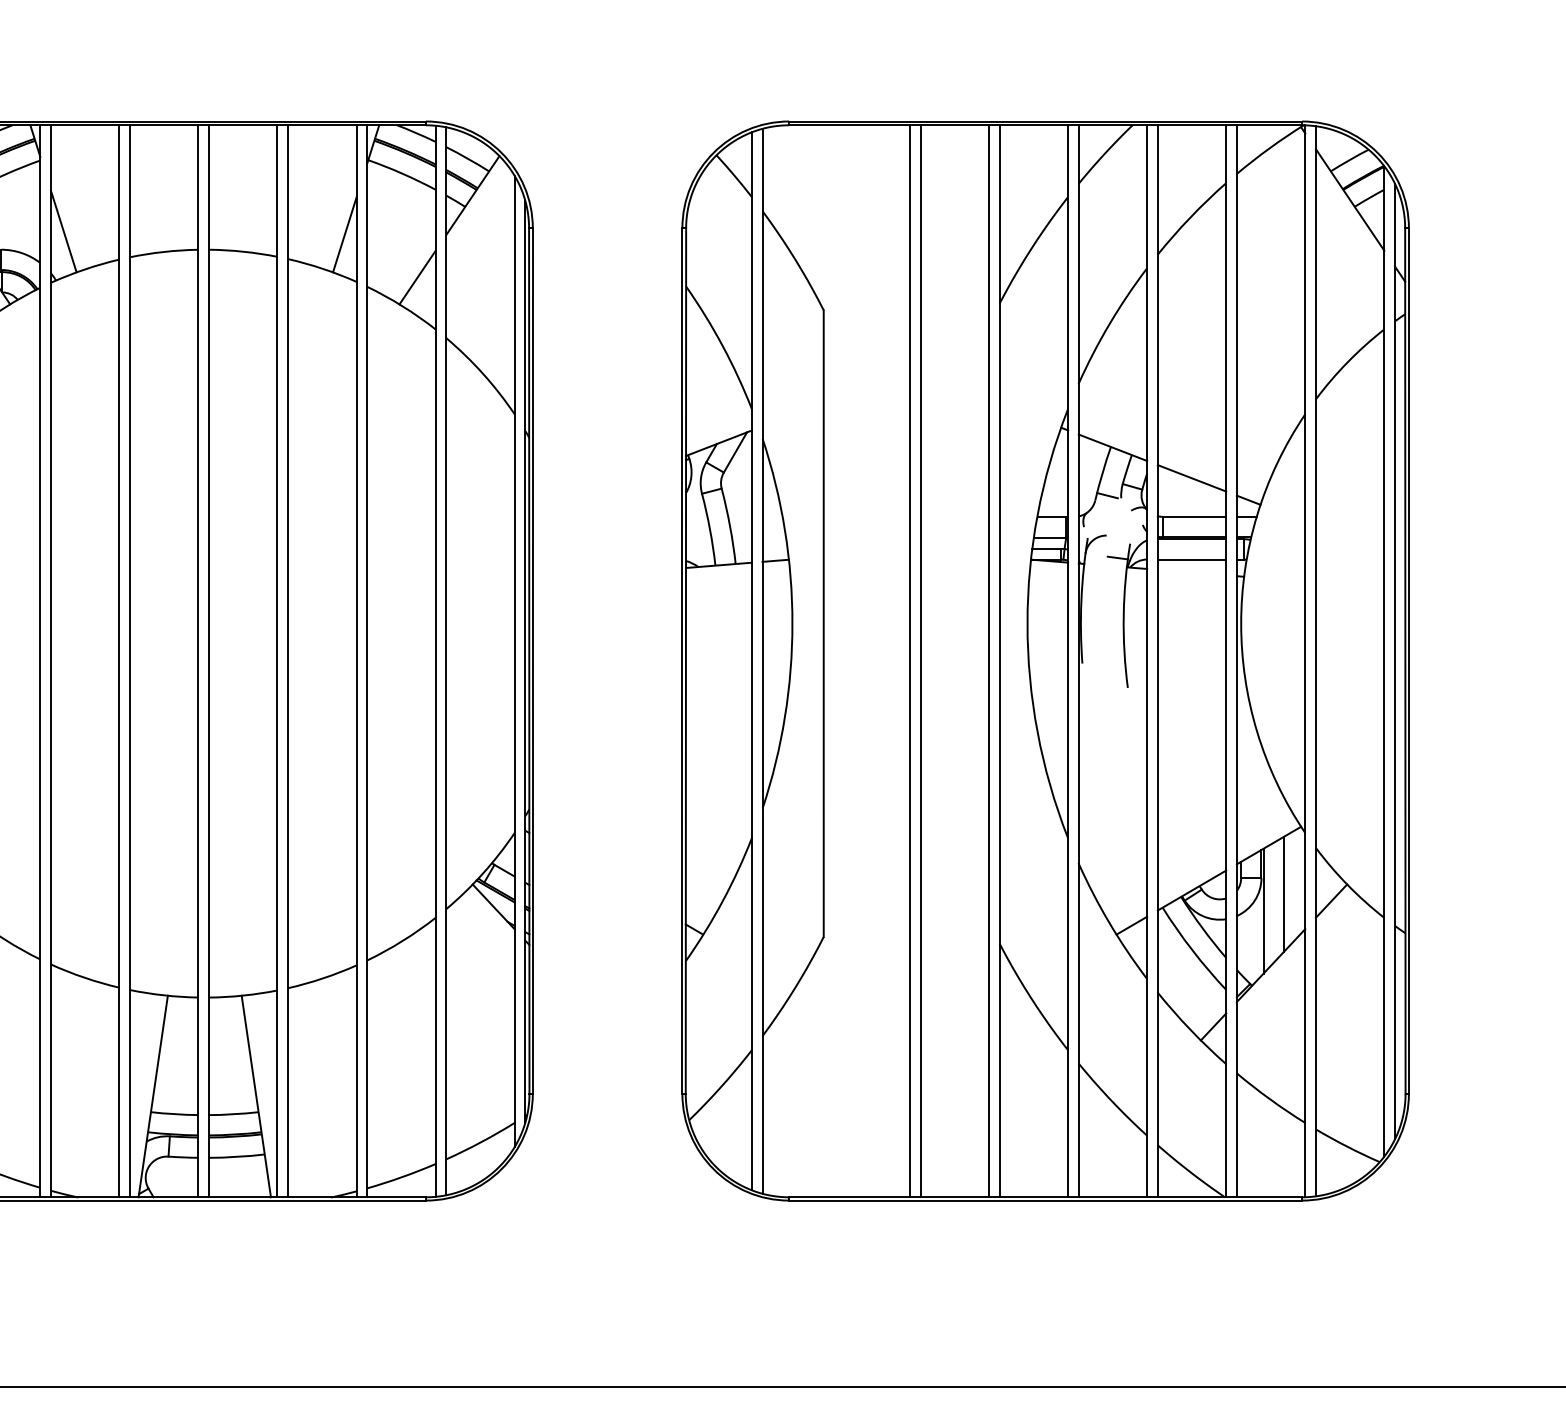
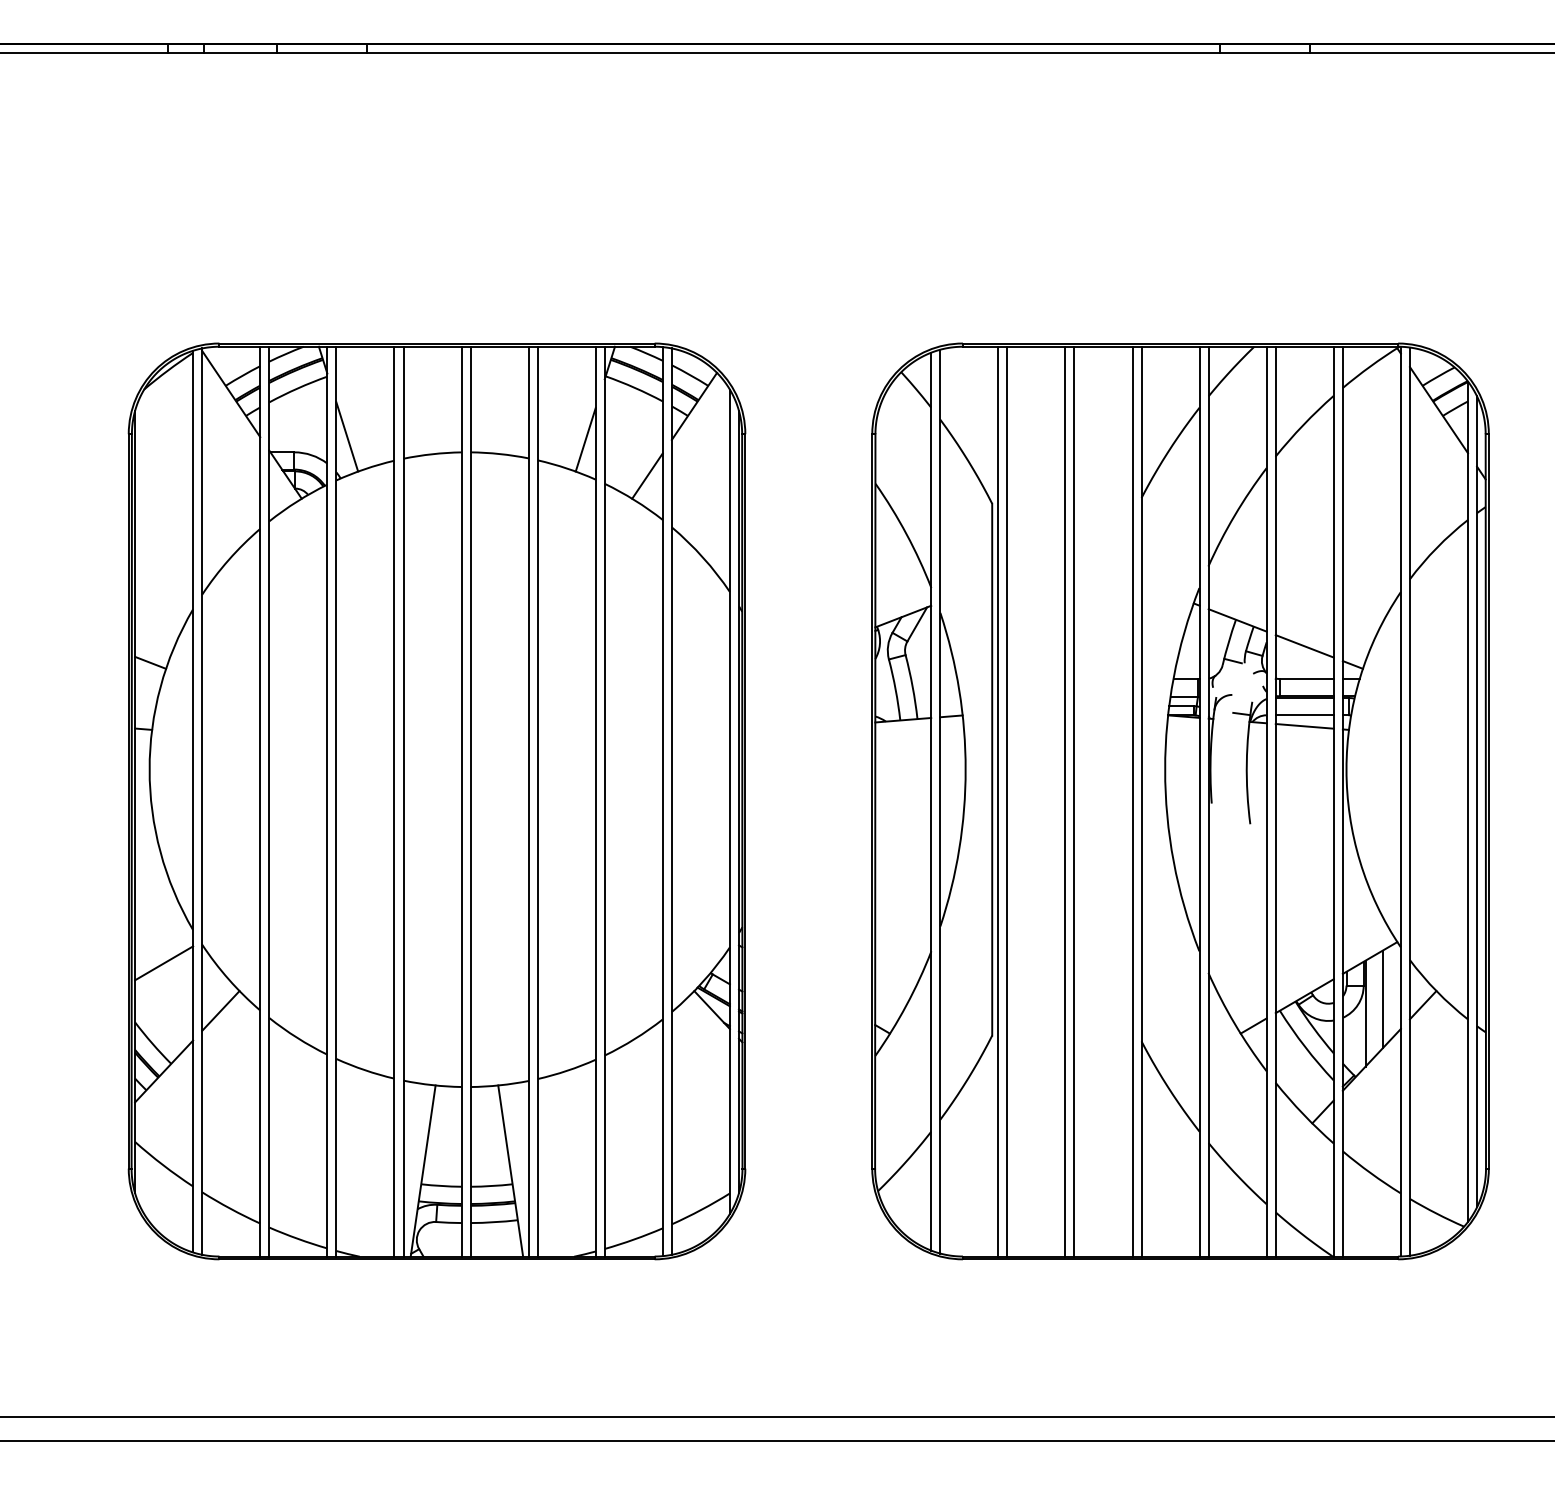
line: (1191, 572) -> (1304, 726), added
line: (831, 661) -> (998, 801), added
line: (841, 661) -> (1007, 801), added

